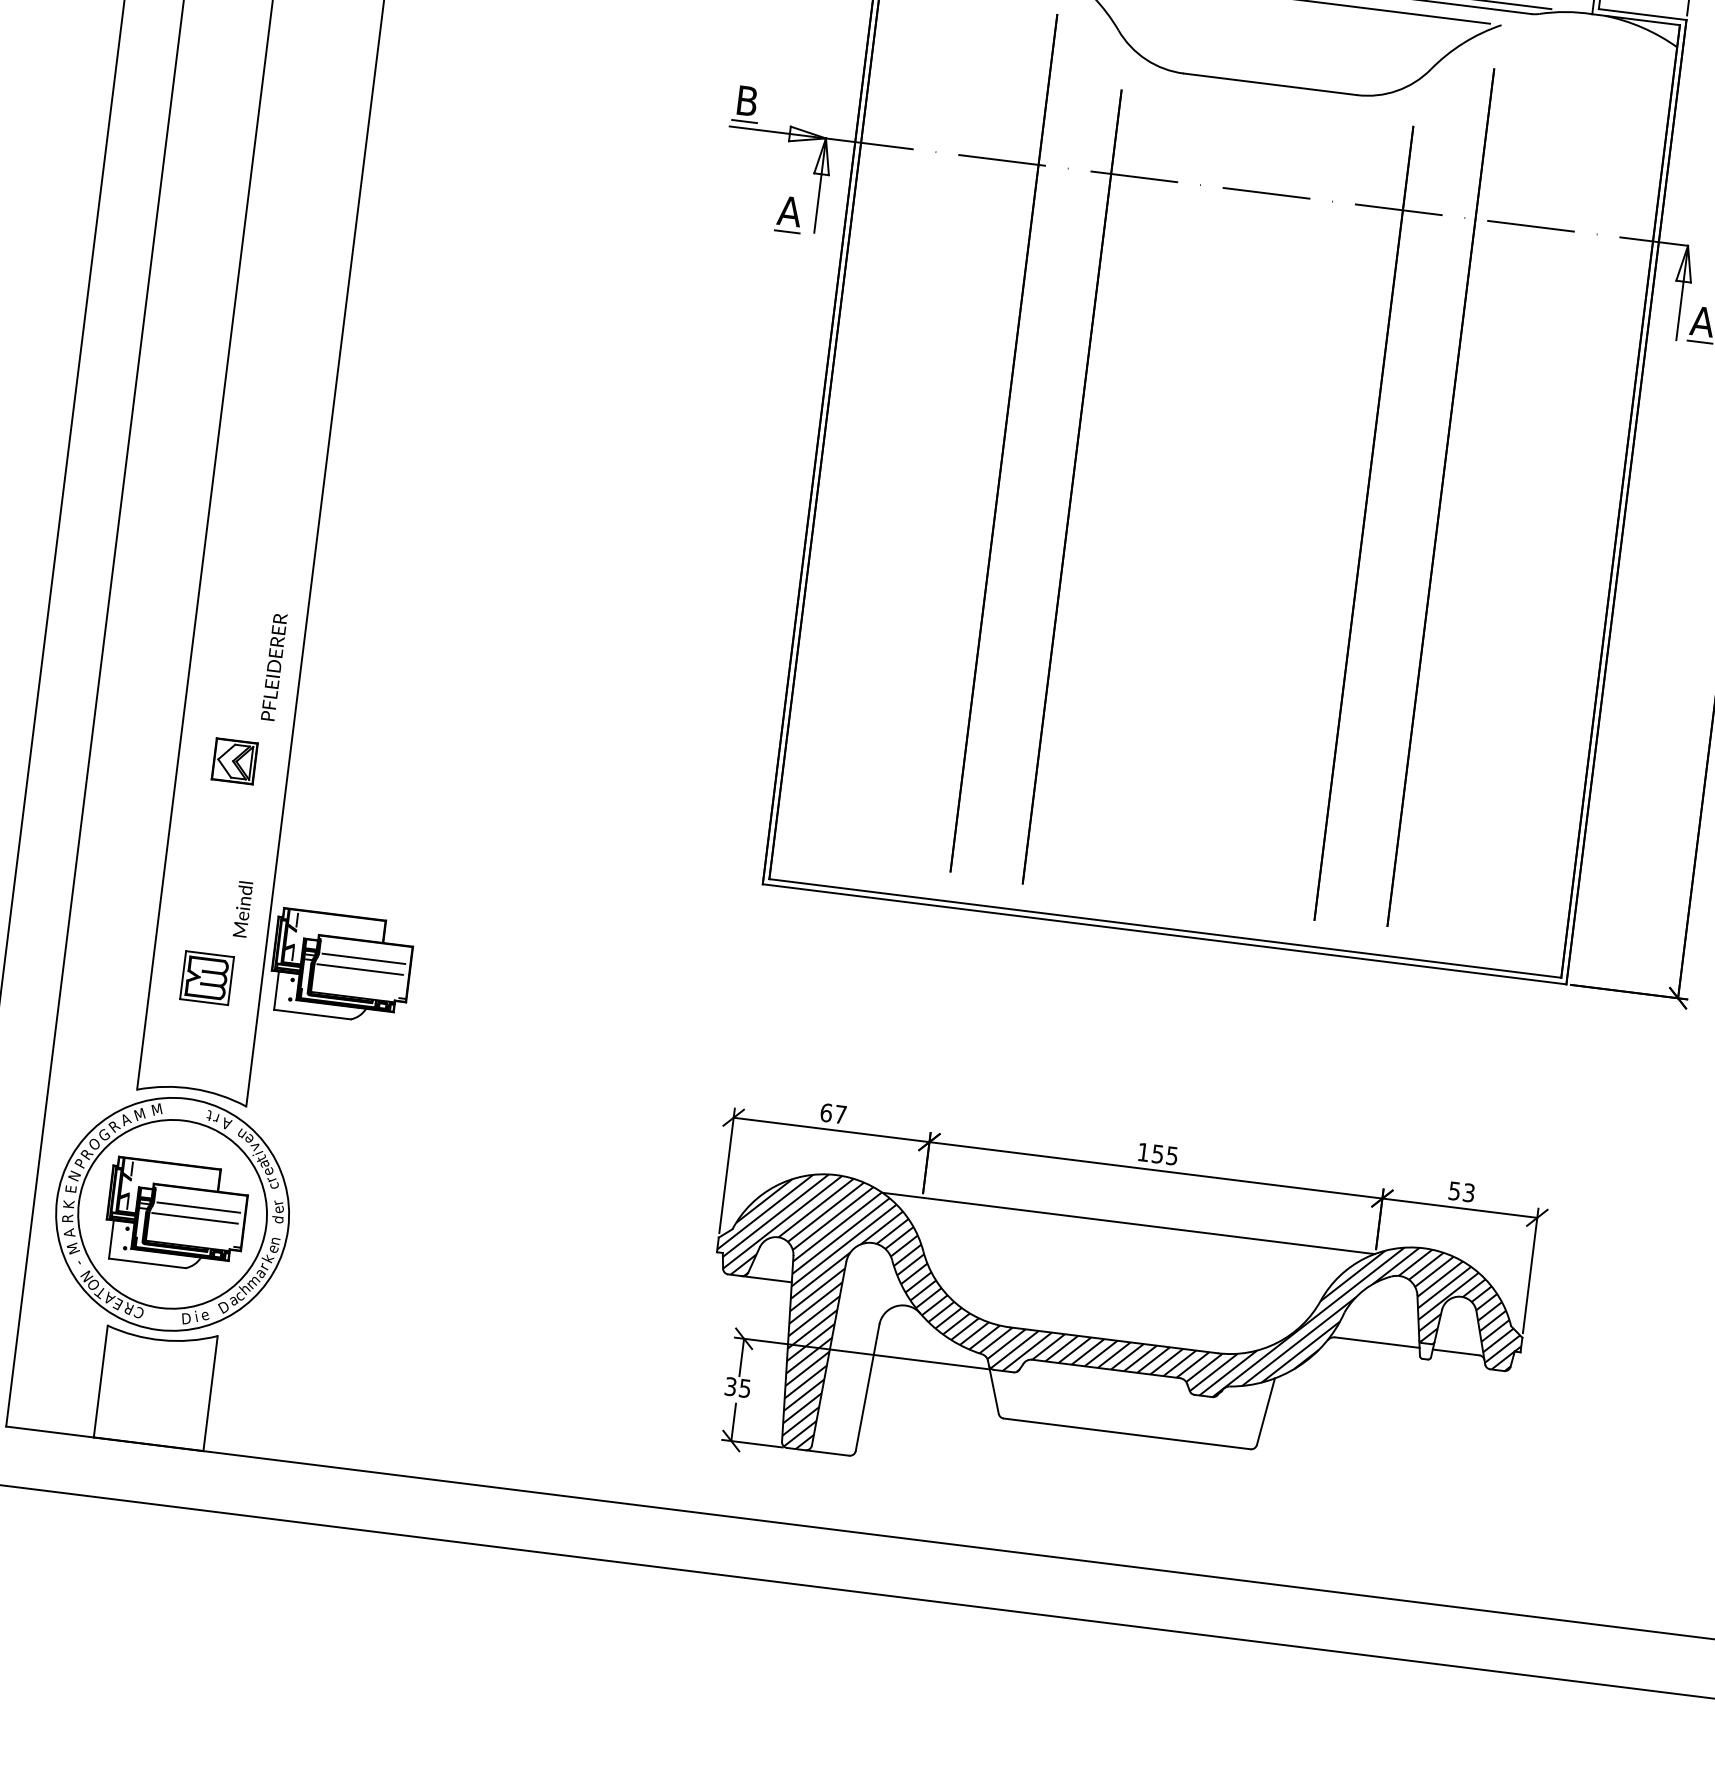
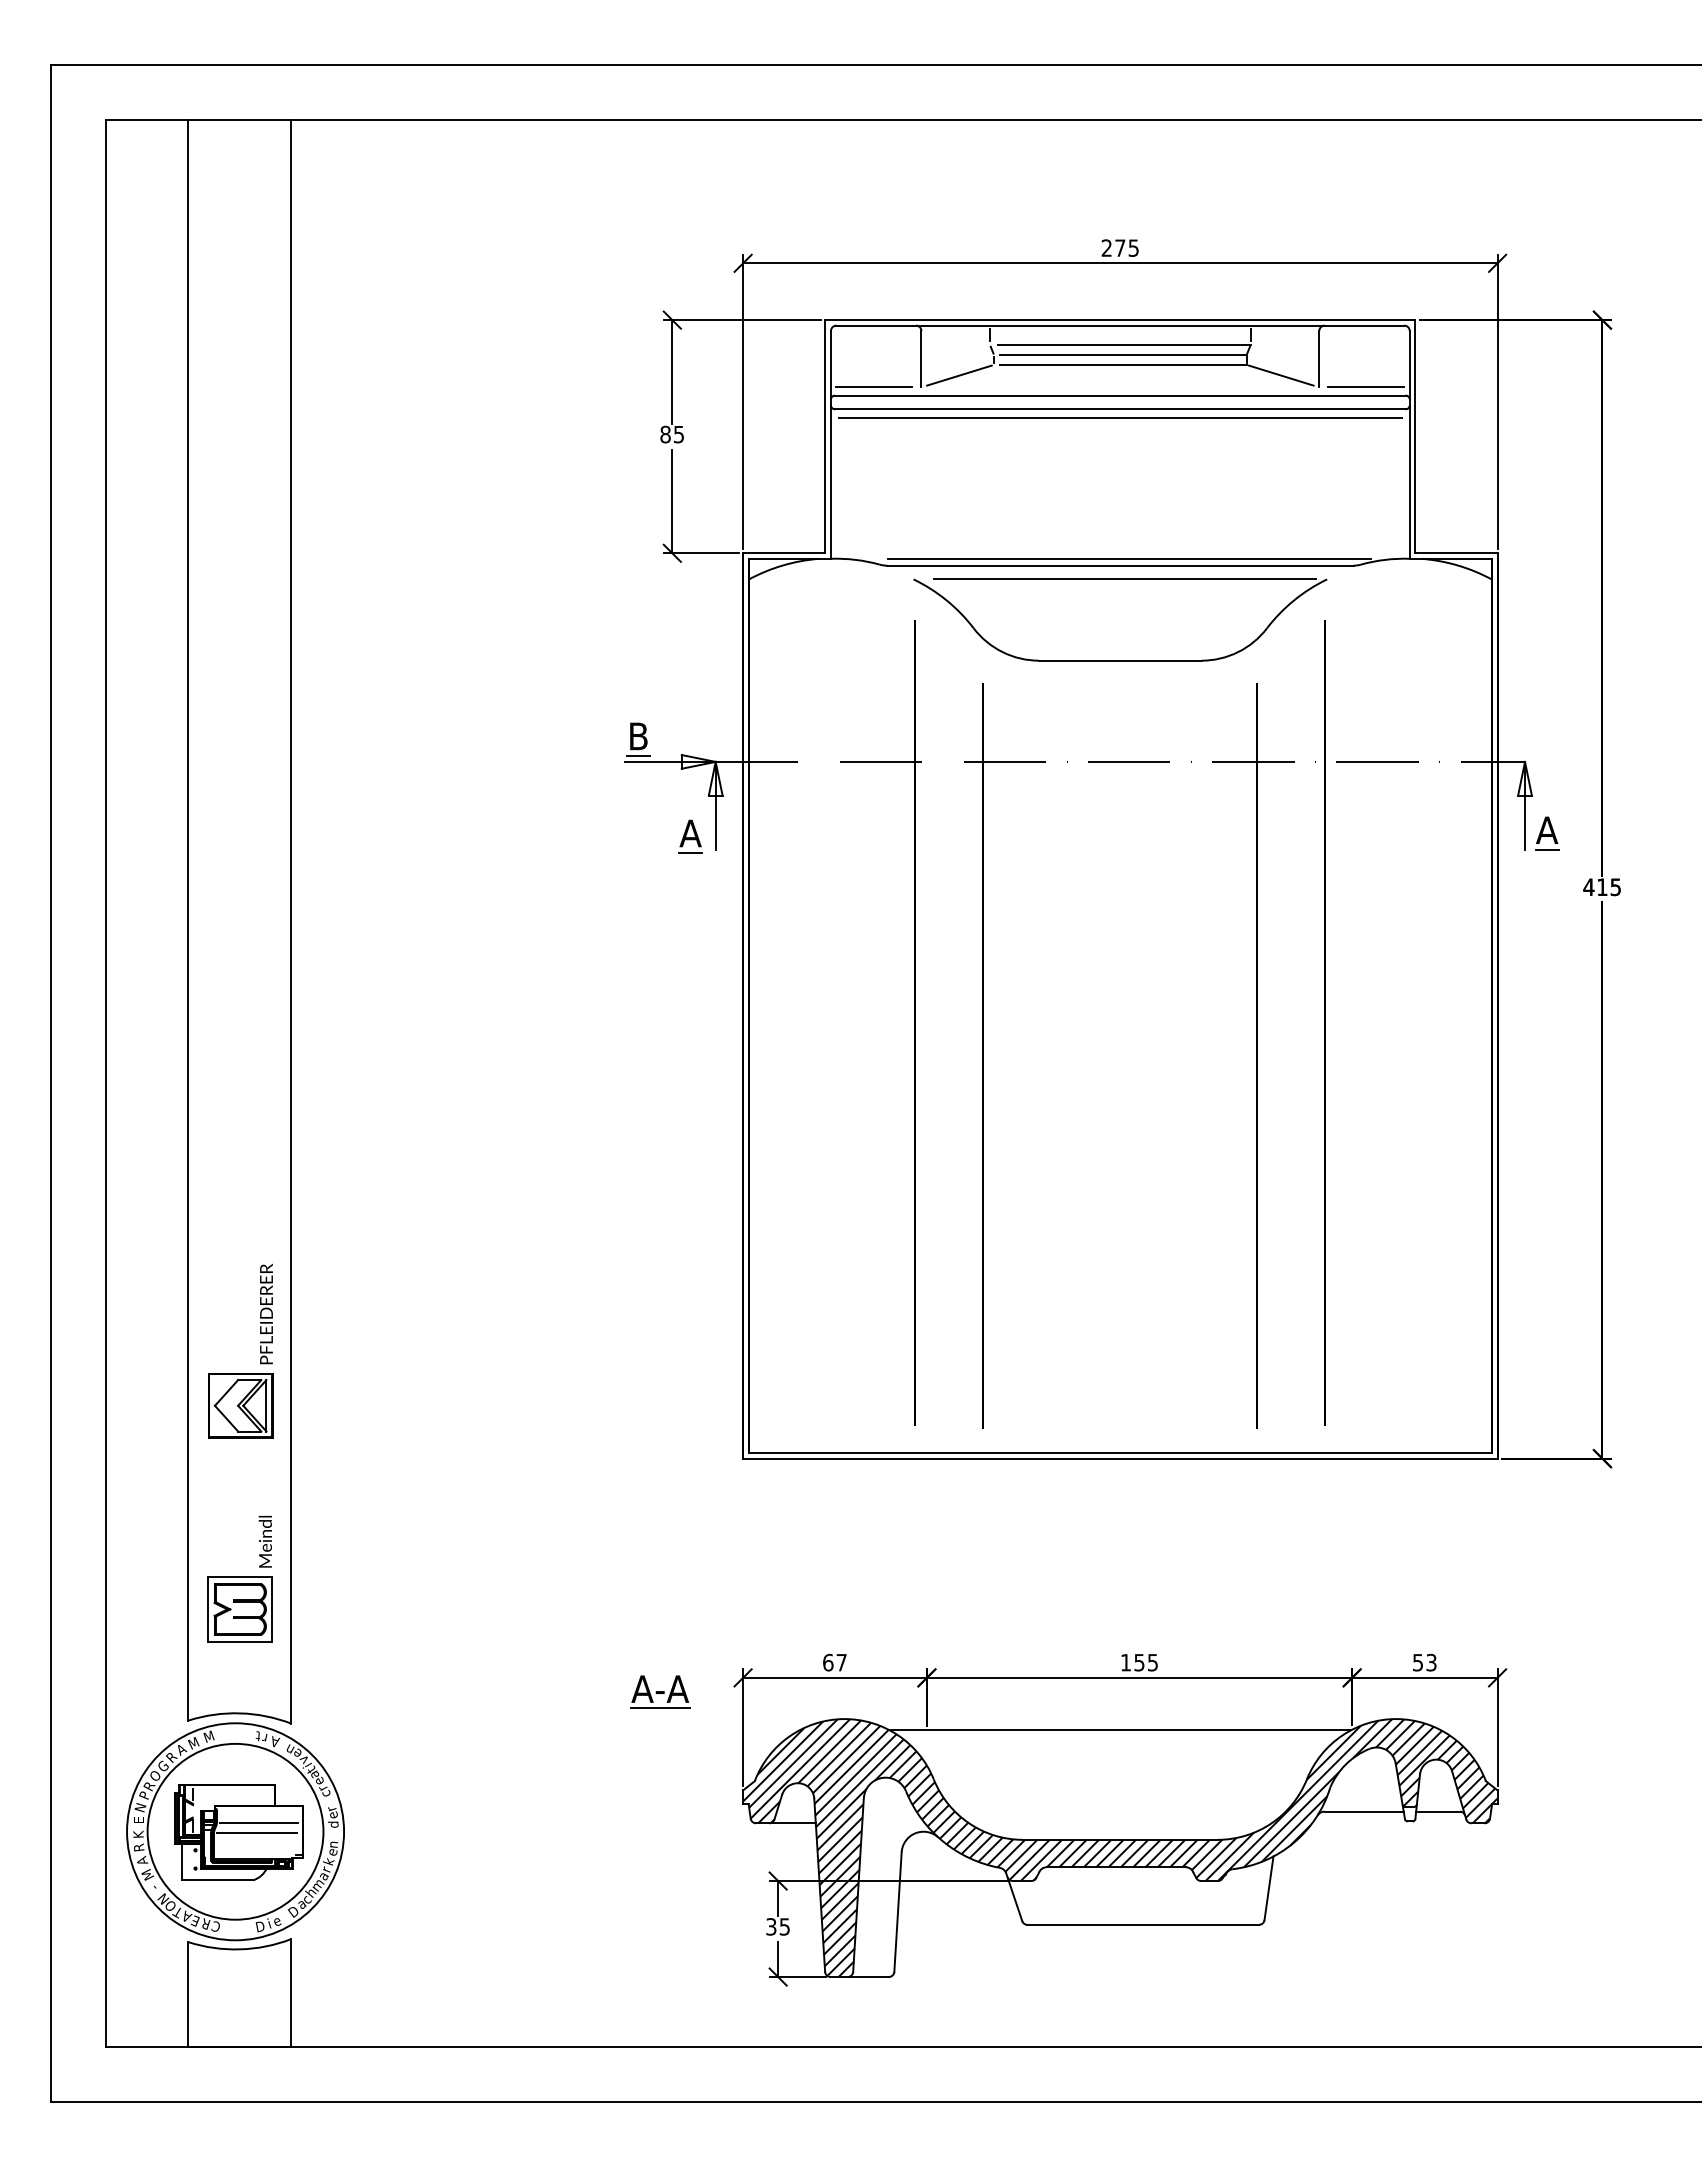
part: (234, 760) -> (240, 1405), size x1.67
part: (340, 966) -> (362, 1583), removed
part: (206, 978) -> (239, 1609), size x1.43
part: (643, 1121) -> (660, 1691), added

